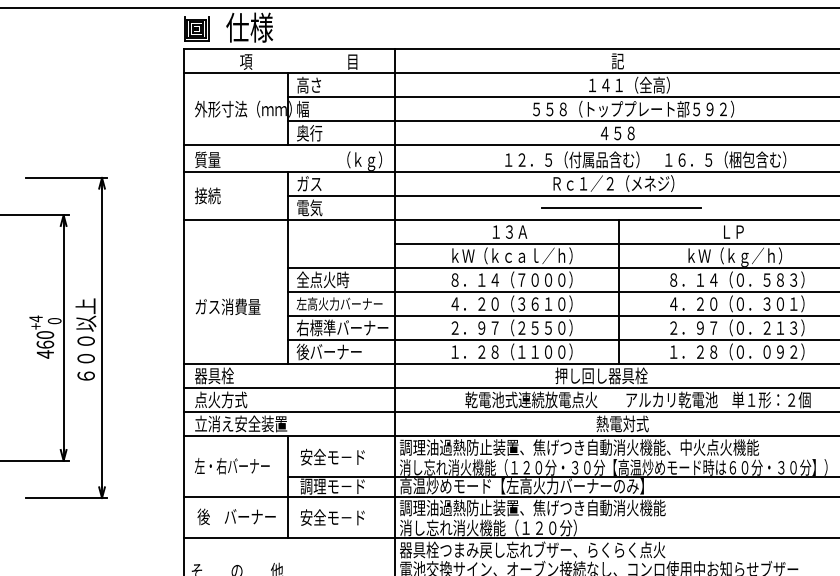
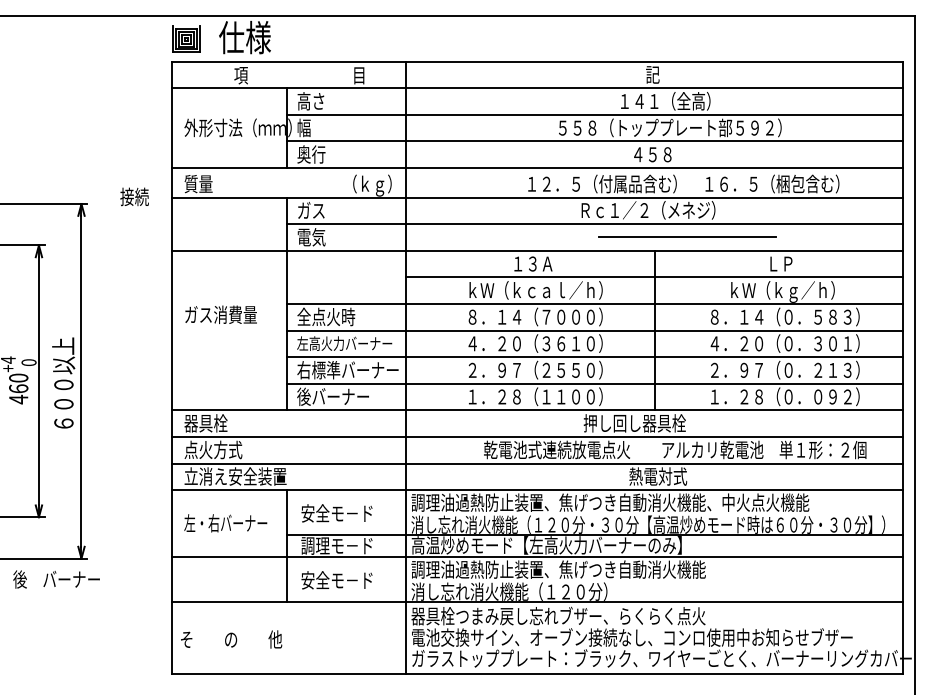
text: (207, 195) -> (134, 196), moved
line: (621, 207) -> (687, 236), moved
text: (227, 306) -> (220, 314), moved
text: (236, 516) -> (56, 579), moved

